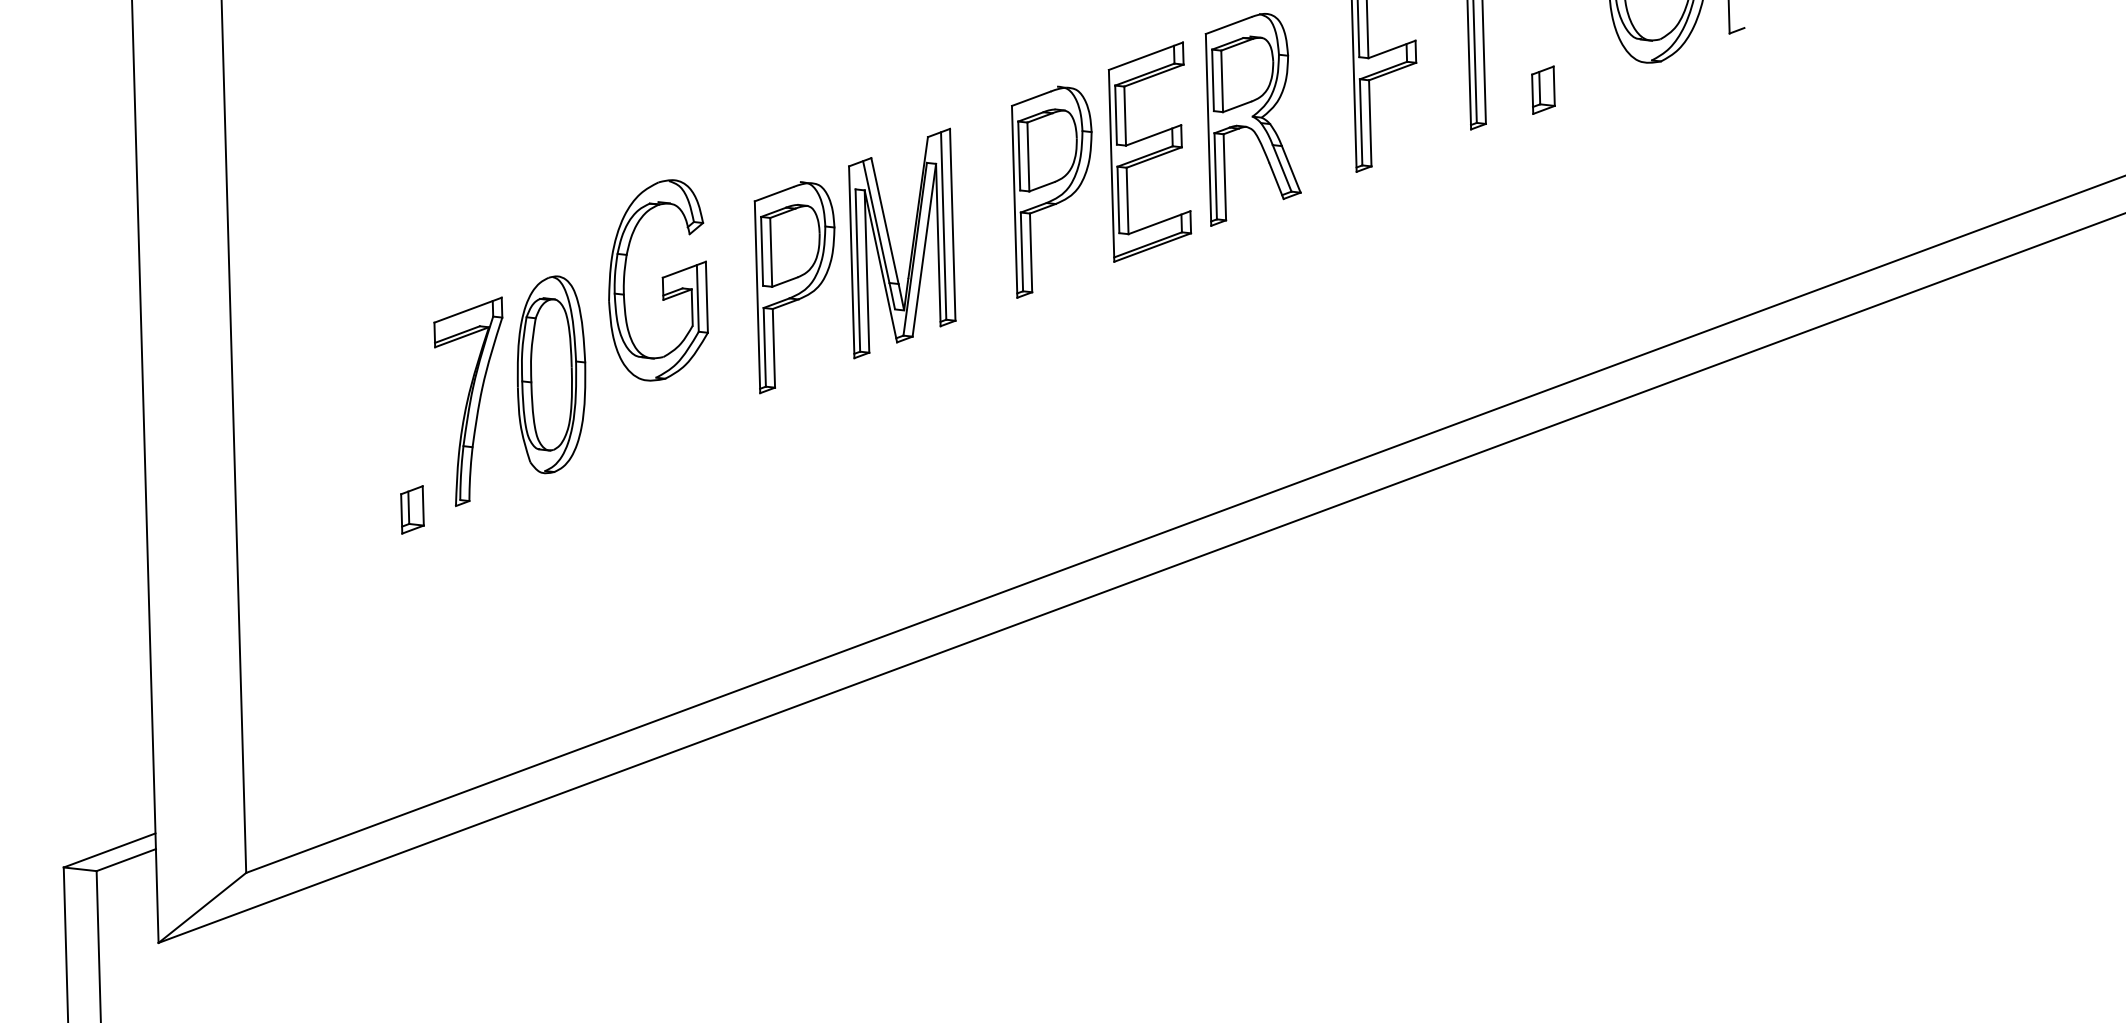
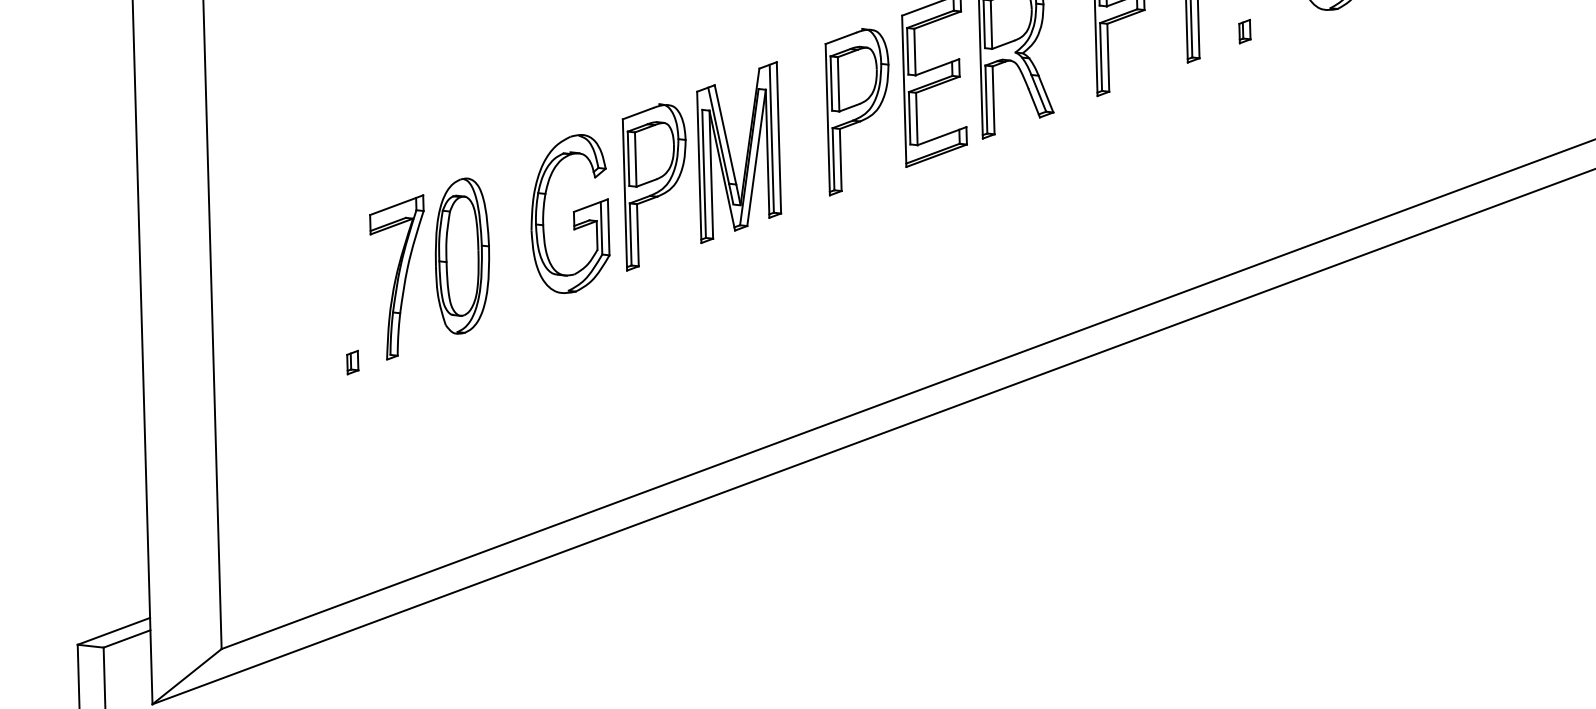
part: (1543, 89) -> (1244, 31), size x0.62
part: (658, 280) -> (570, 214), moved
part: (412, 509) -> (352, 362), size x0.62

